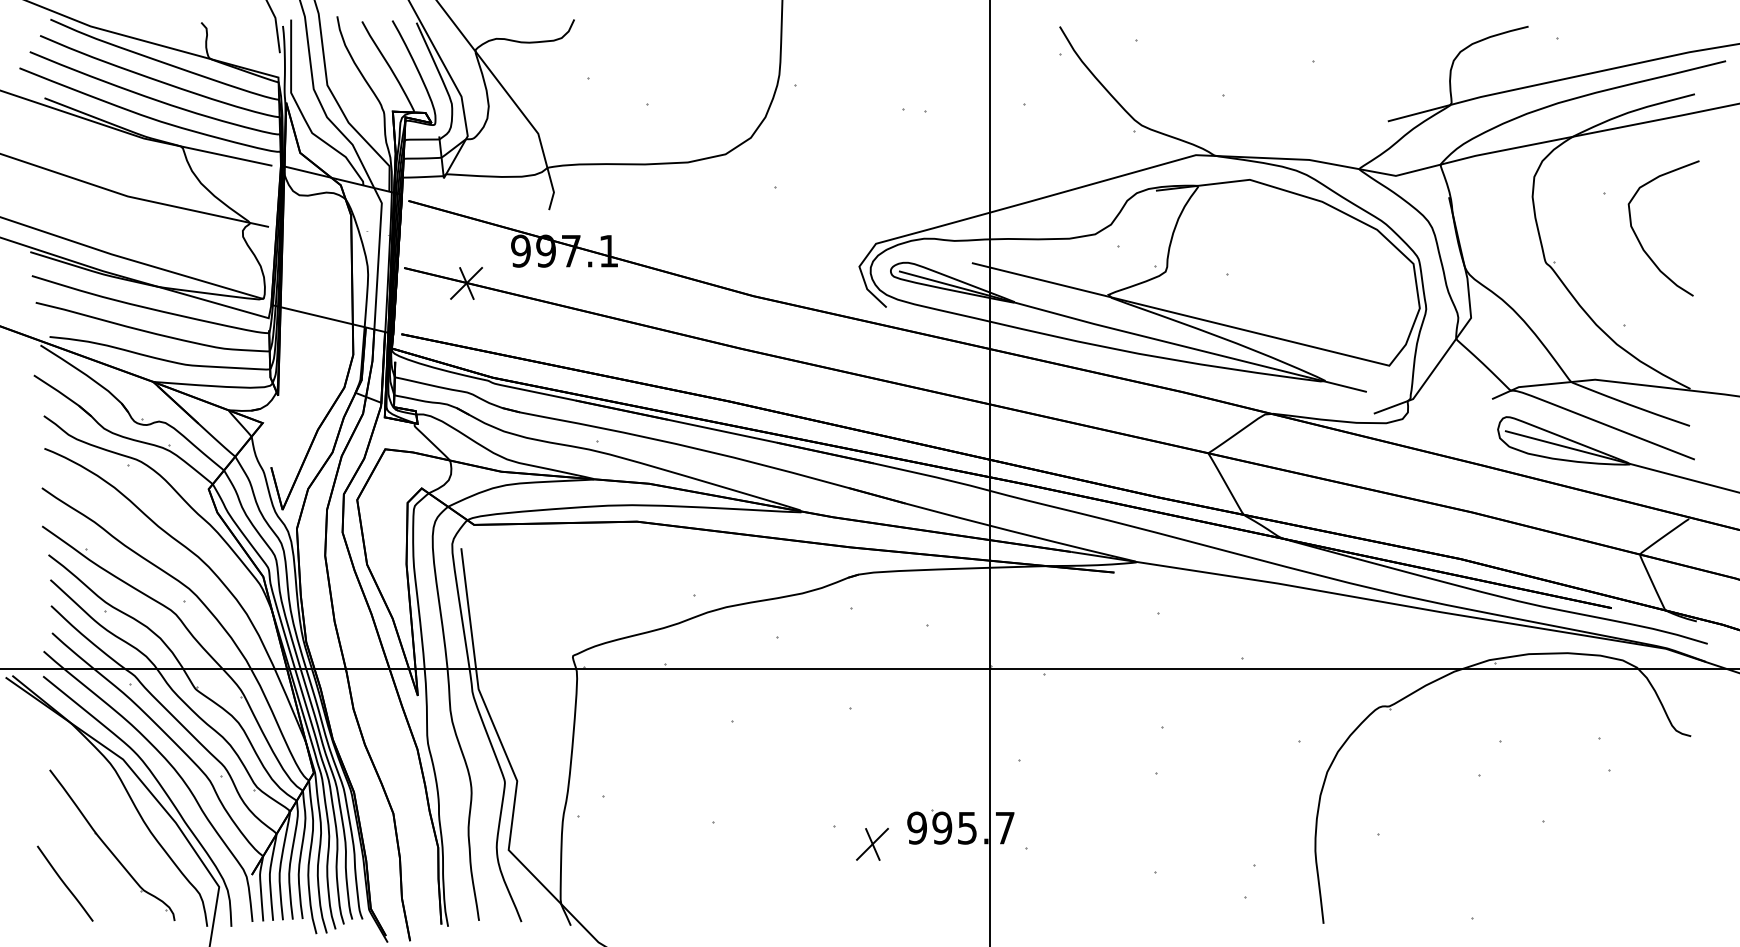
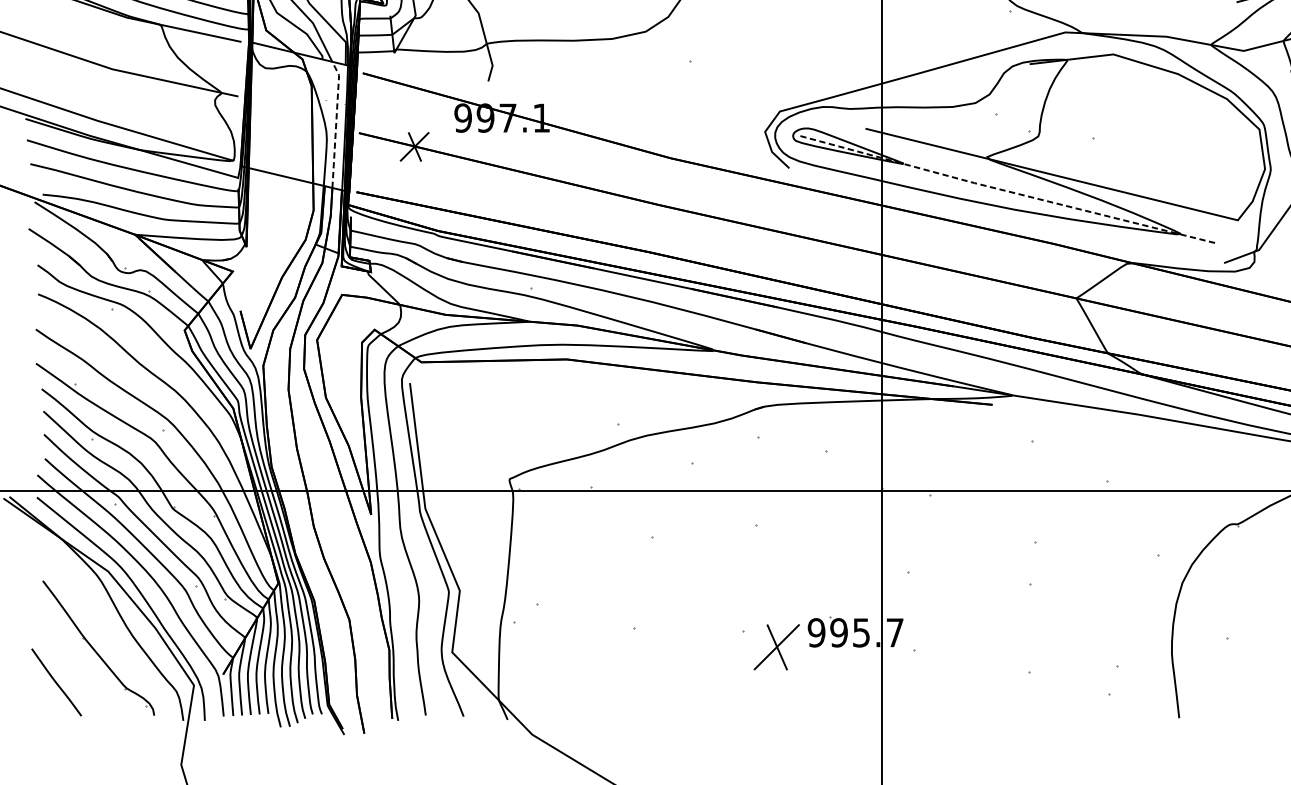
line: (378, 256) -> (336, 122), solid -> dashed
line: (1131, 333) -> (1007, 191), solid -> dashed
part: (872, 844) -> (776, 647), size x1.6

